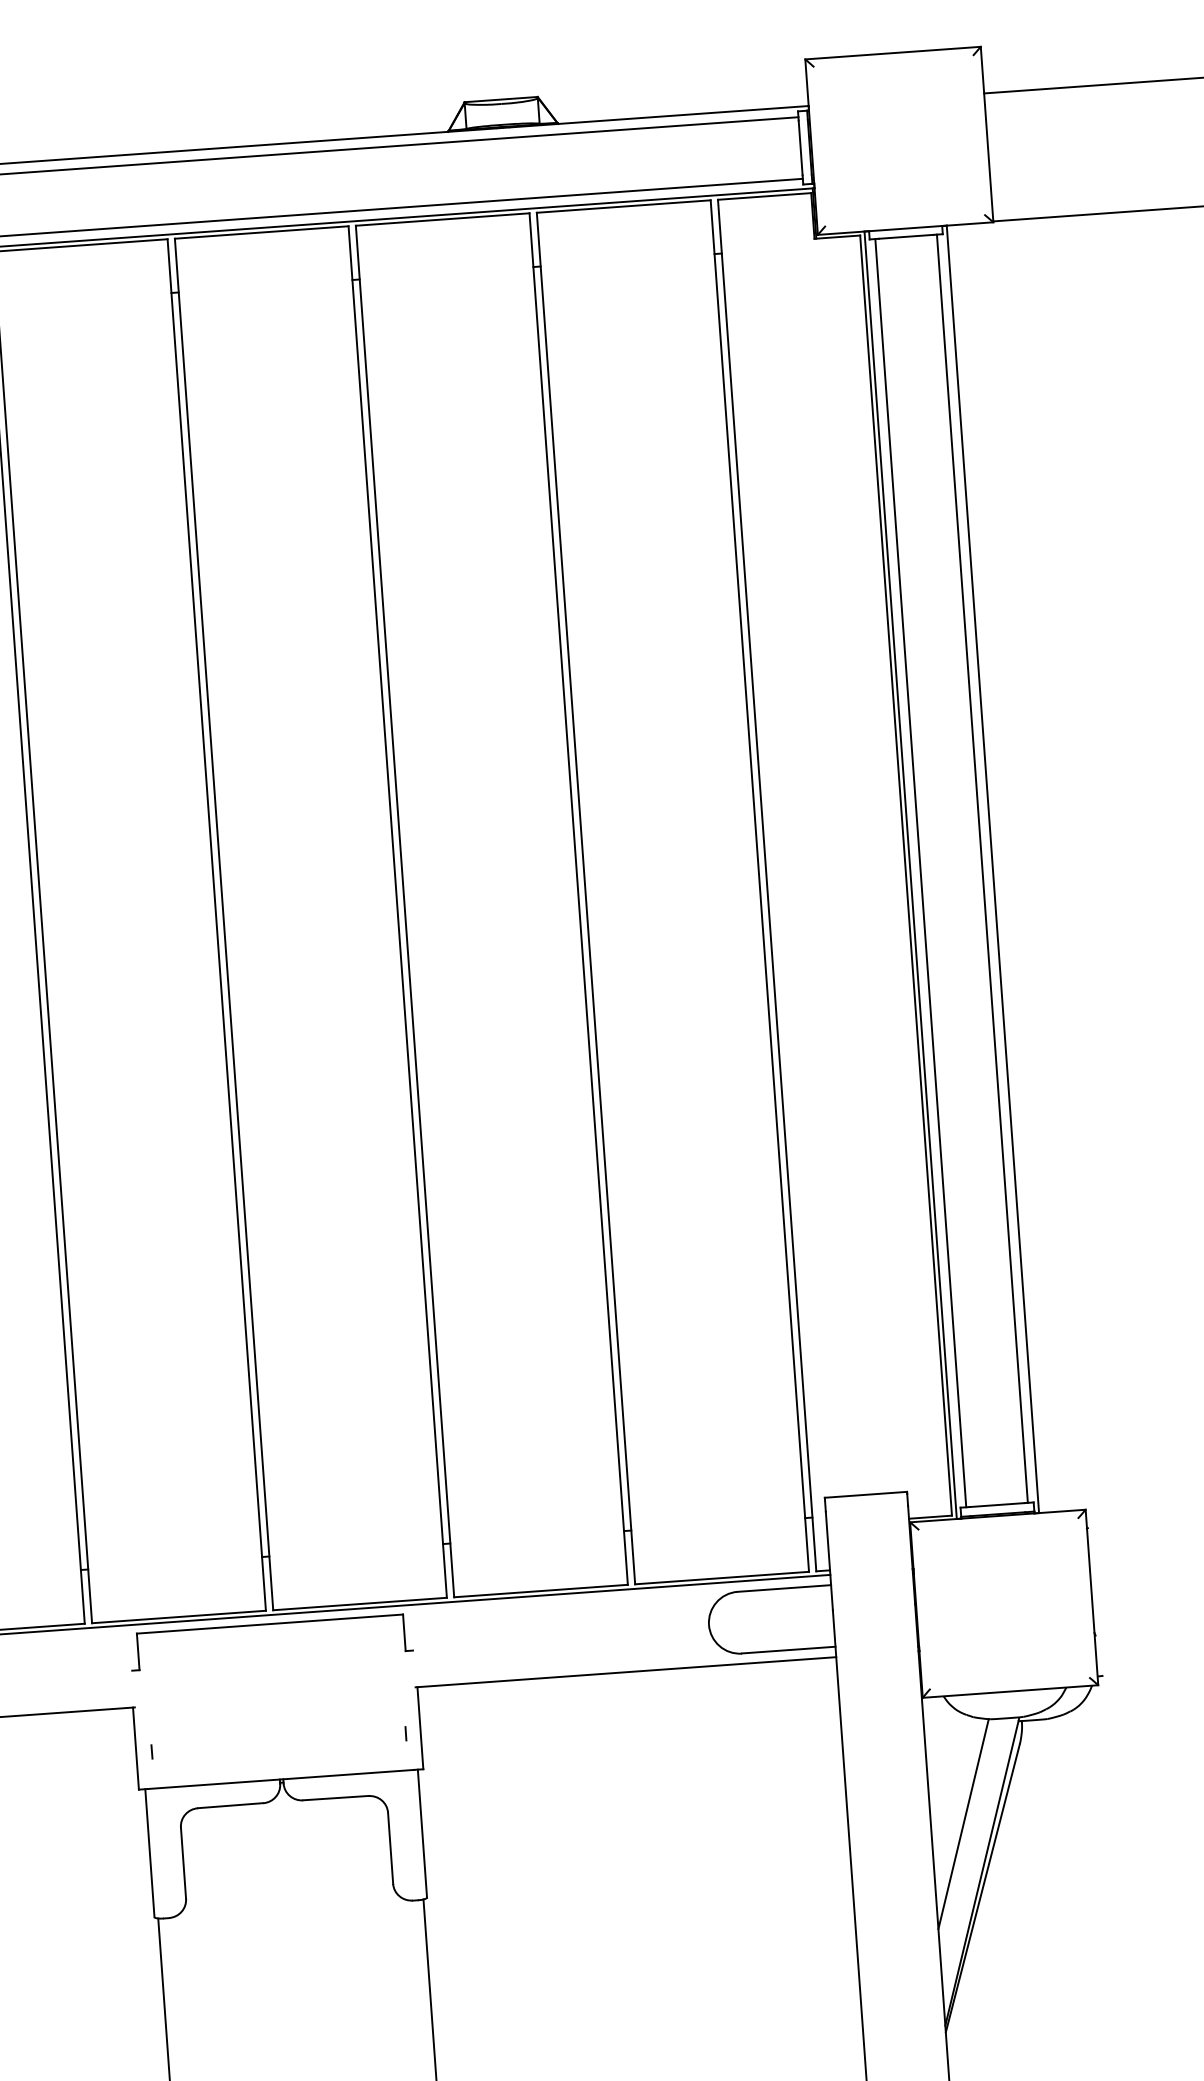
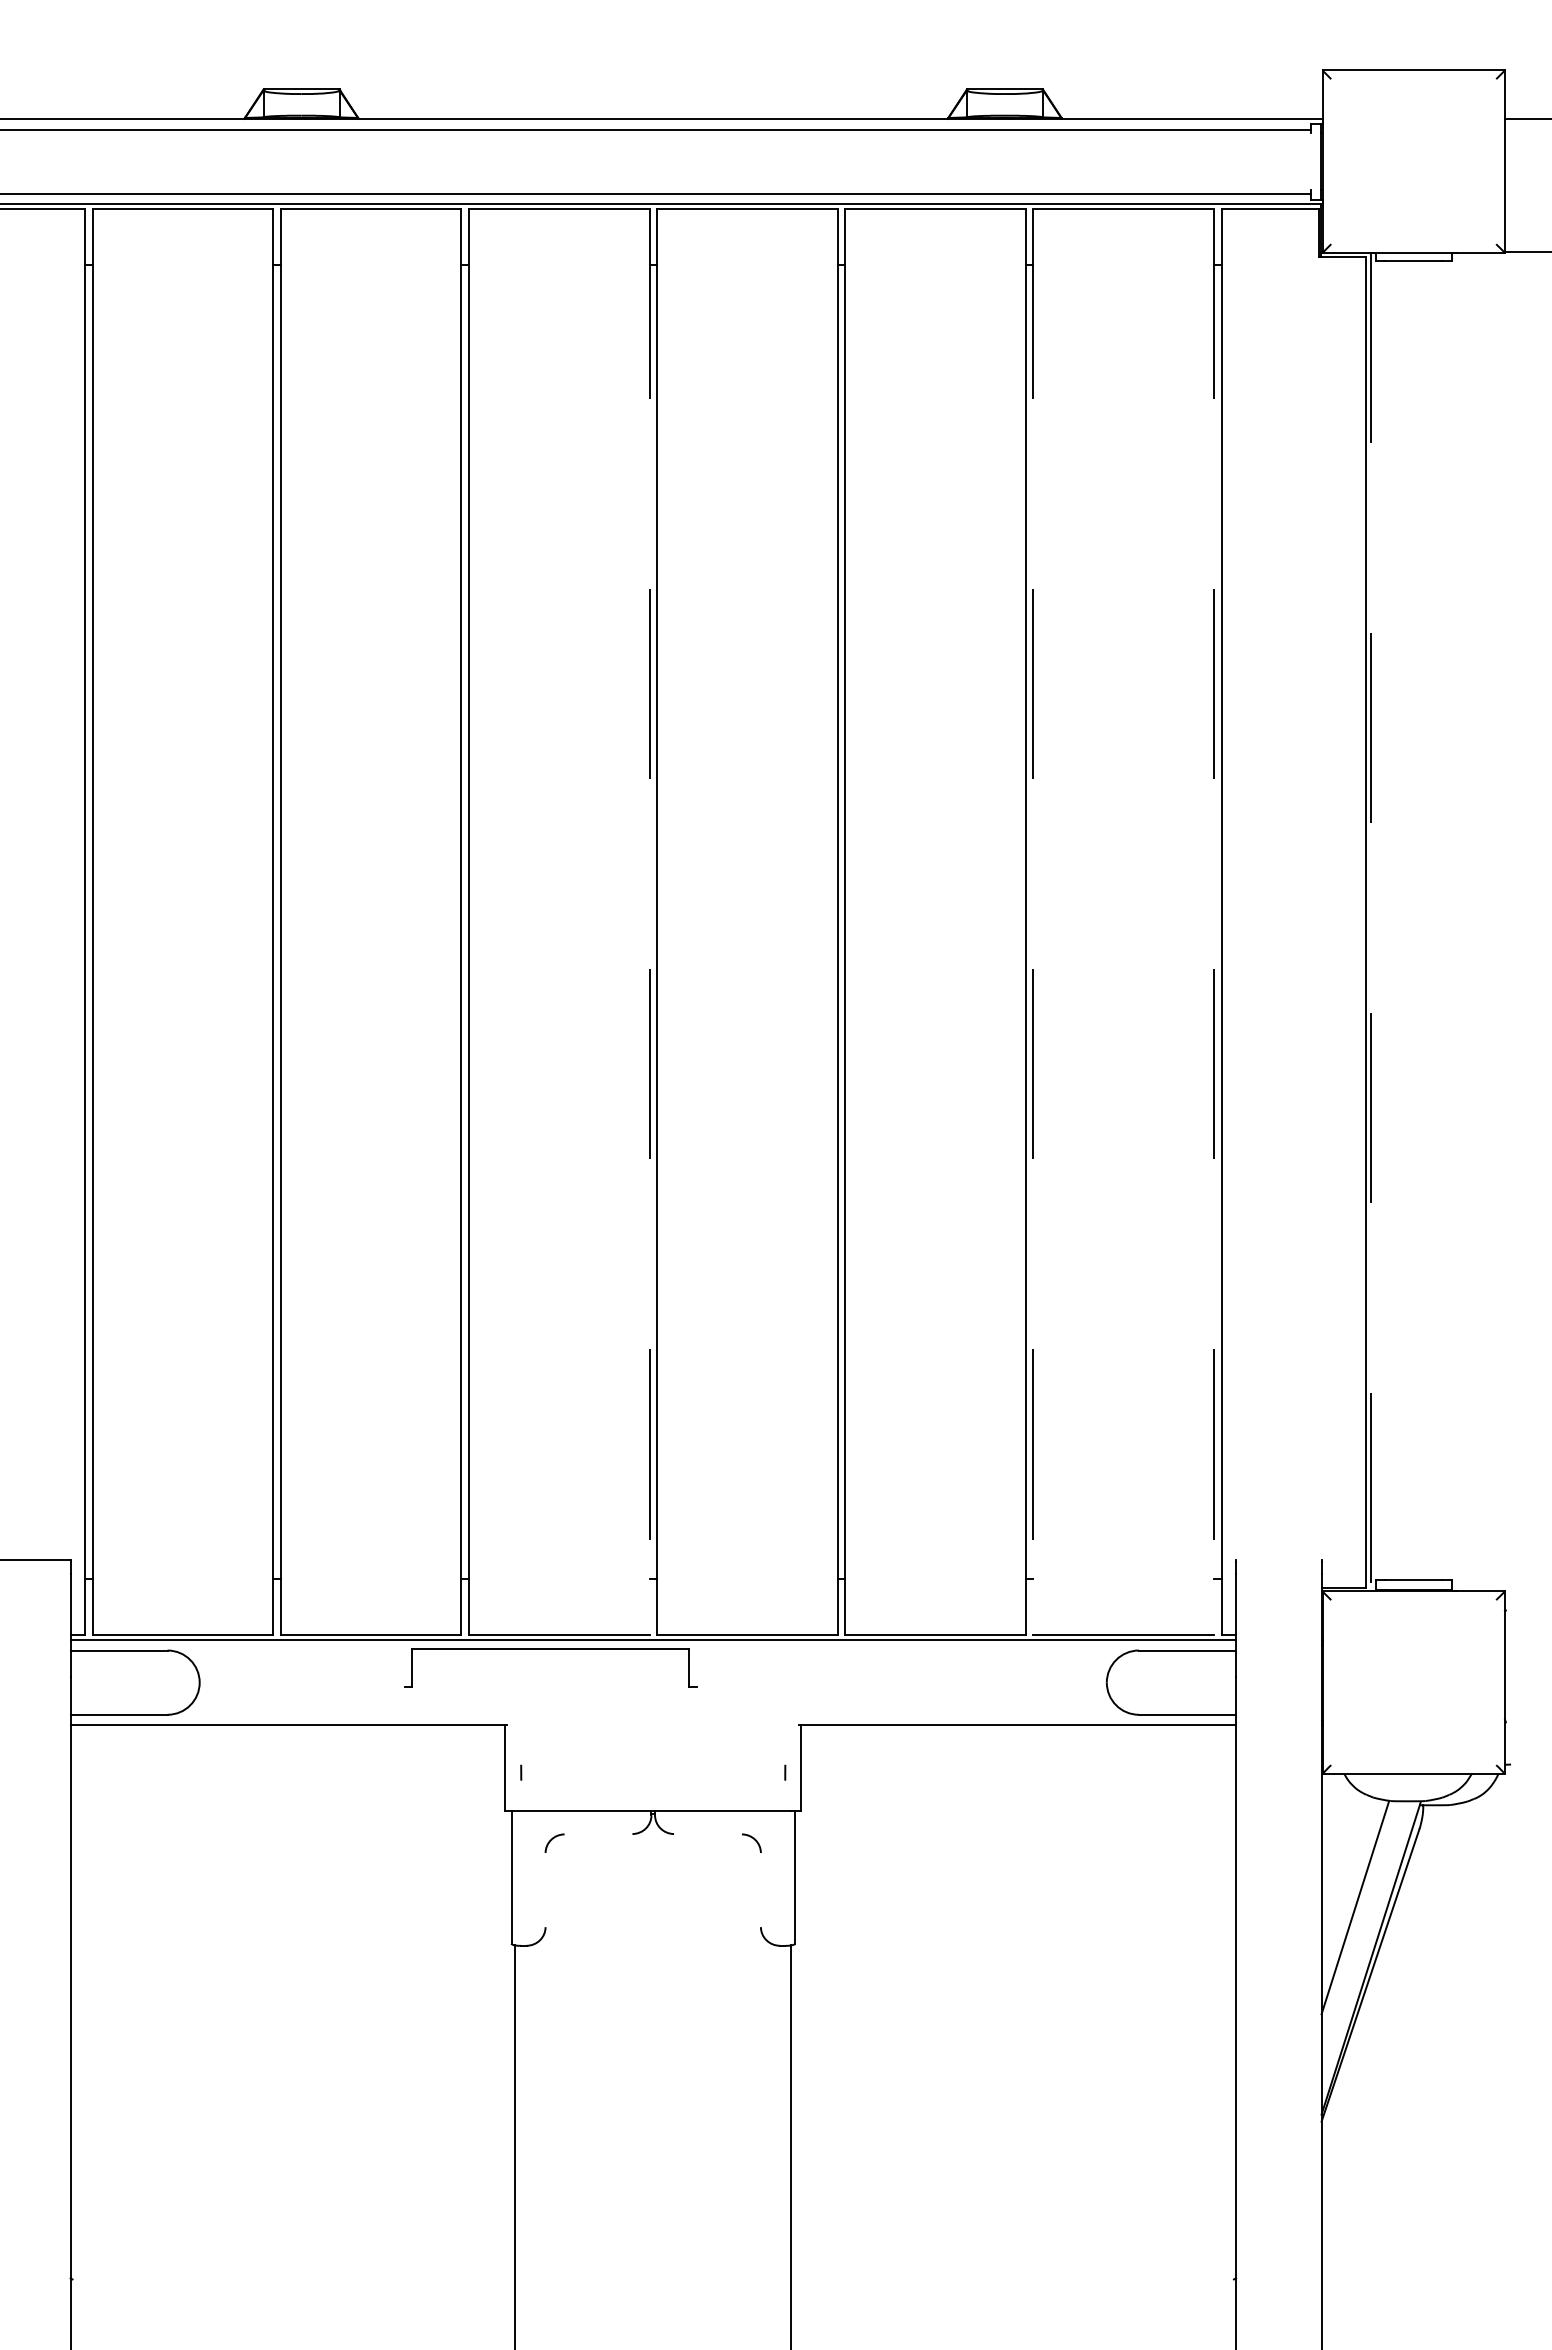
line: (800, 147) -> (1311, 161), removed
line: (982, 868) -> (1445, 920), removed
line: (992, 868) -> (1456, 921), removed
line: (920, 872) -> (1381, 920), removed
line: (910, 875) -> (1370, 922), solid -> dashed
line: (760, 886) -> (1214, 922), solid -> dashed
line: (586, 898) -> (1033, 922), solid -> dashed
line: (216, 925) -> (649, 922), solid -> dashed
line: (865, 1494) -> (1278, 1559), removed
part: (269, 1624) -> (550, 1649), moved
line: (335, 1797) -> (707, 1833), removed
line: (230, 1805) -> (598, 1833), removed
line: (390, 1847) -> (760, 1889), removed
line: (183, 1862) -> (545, 1889), removed

